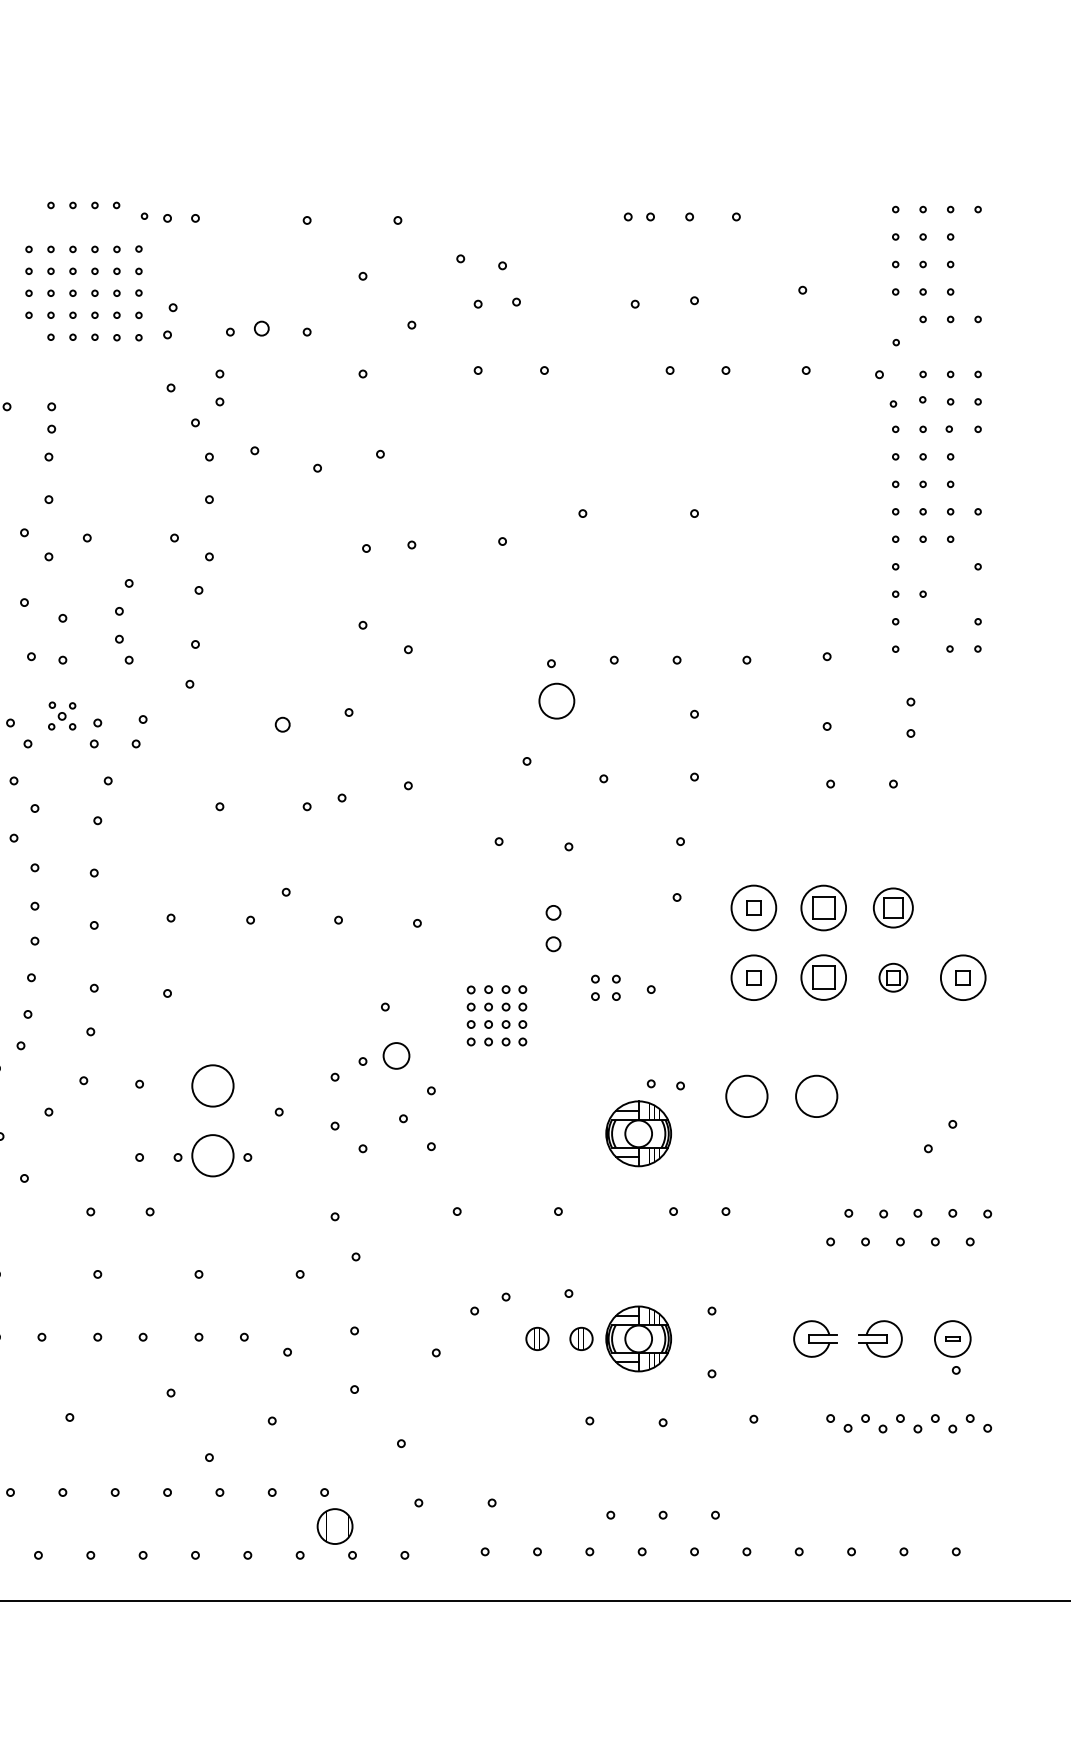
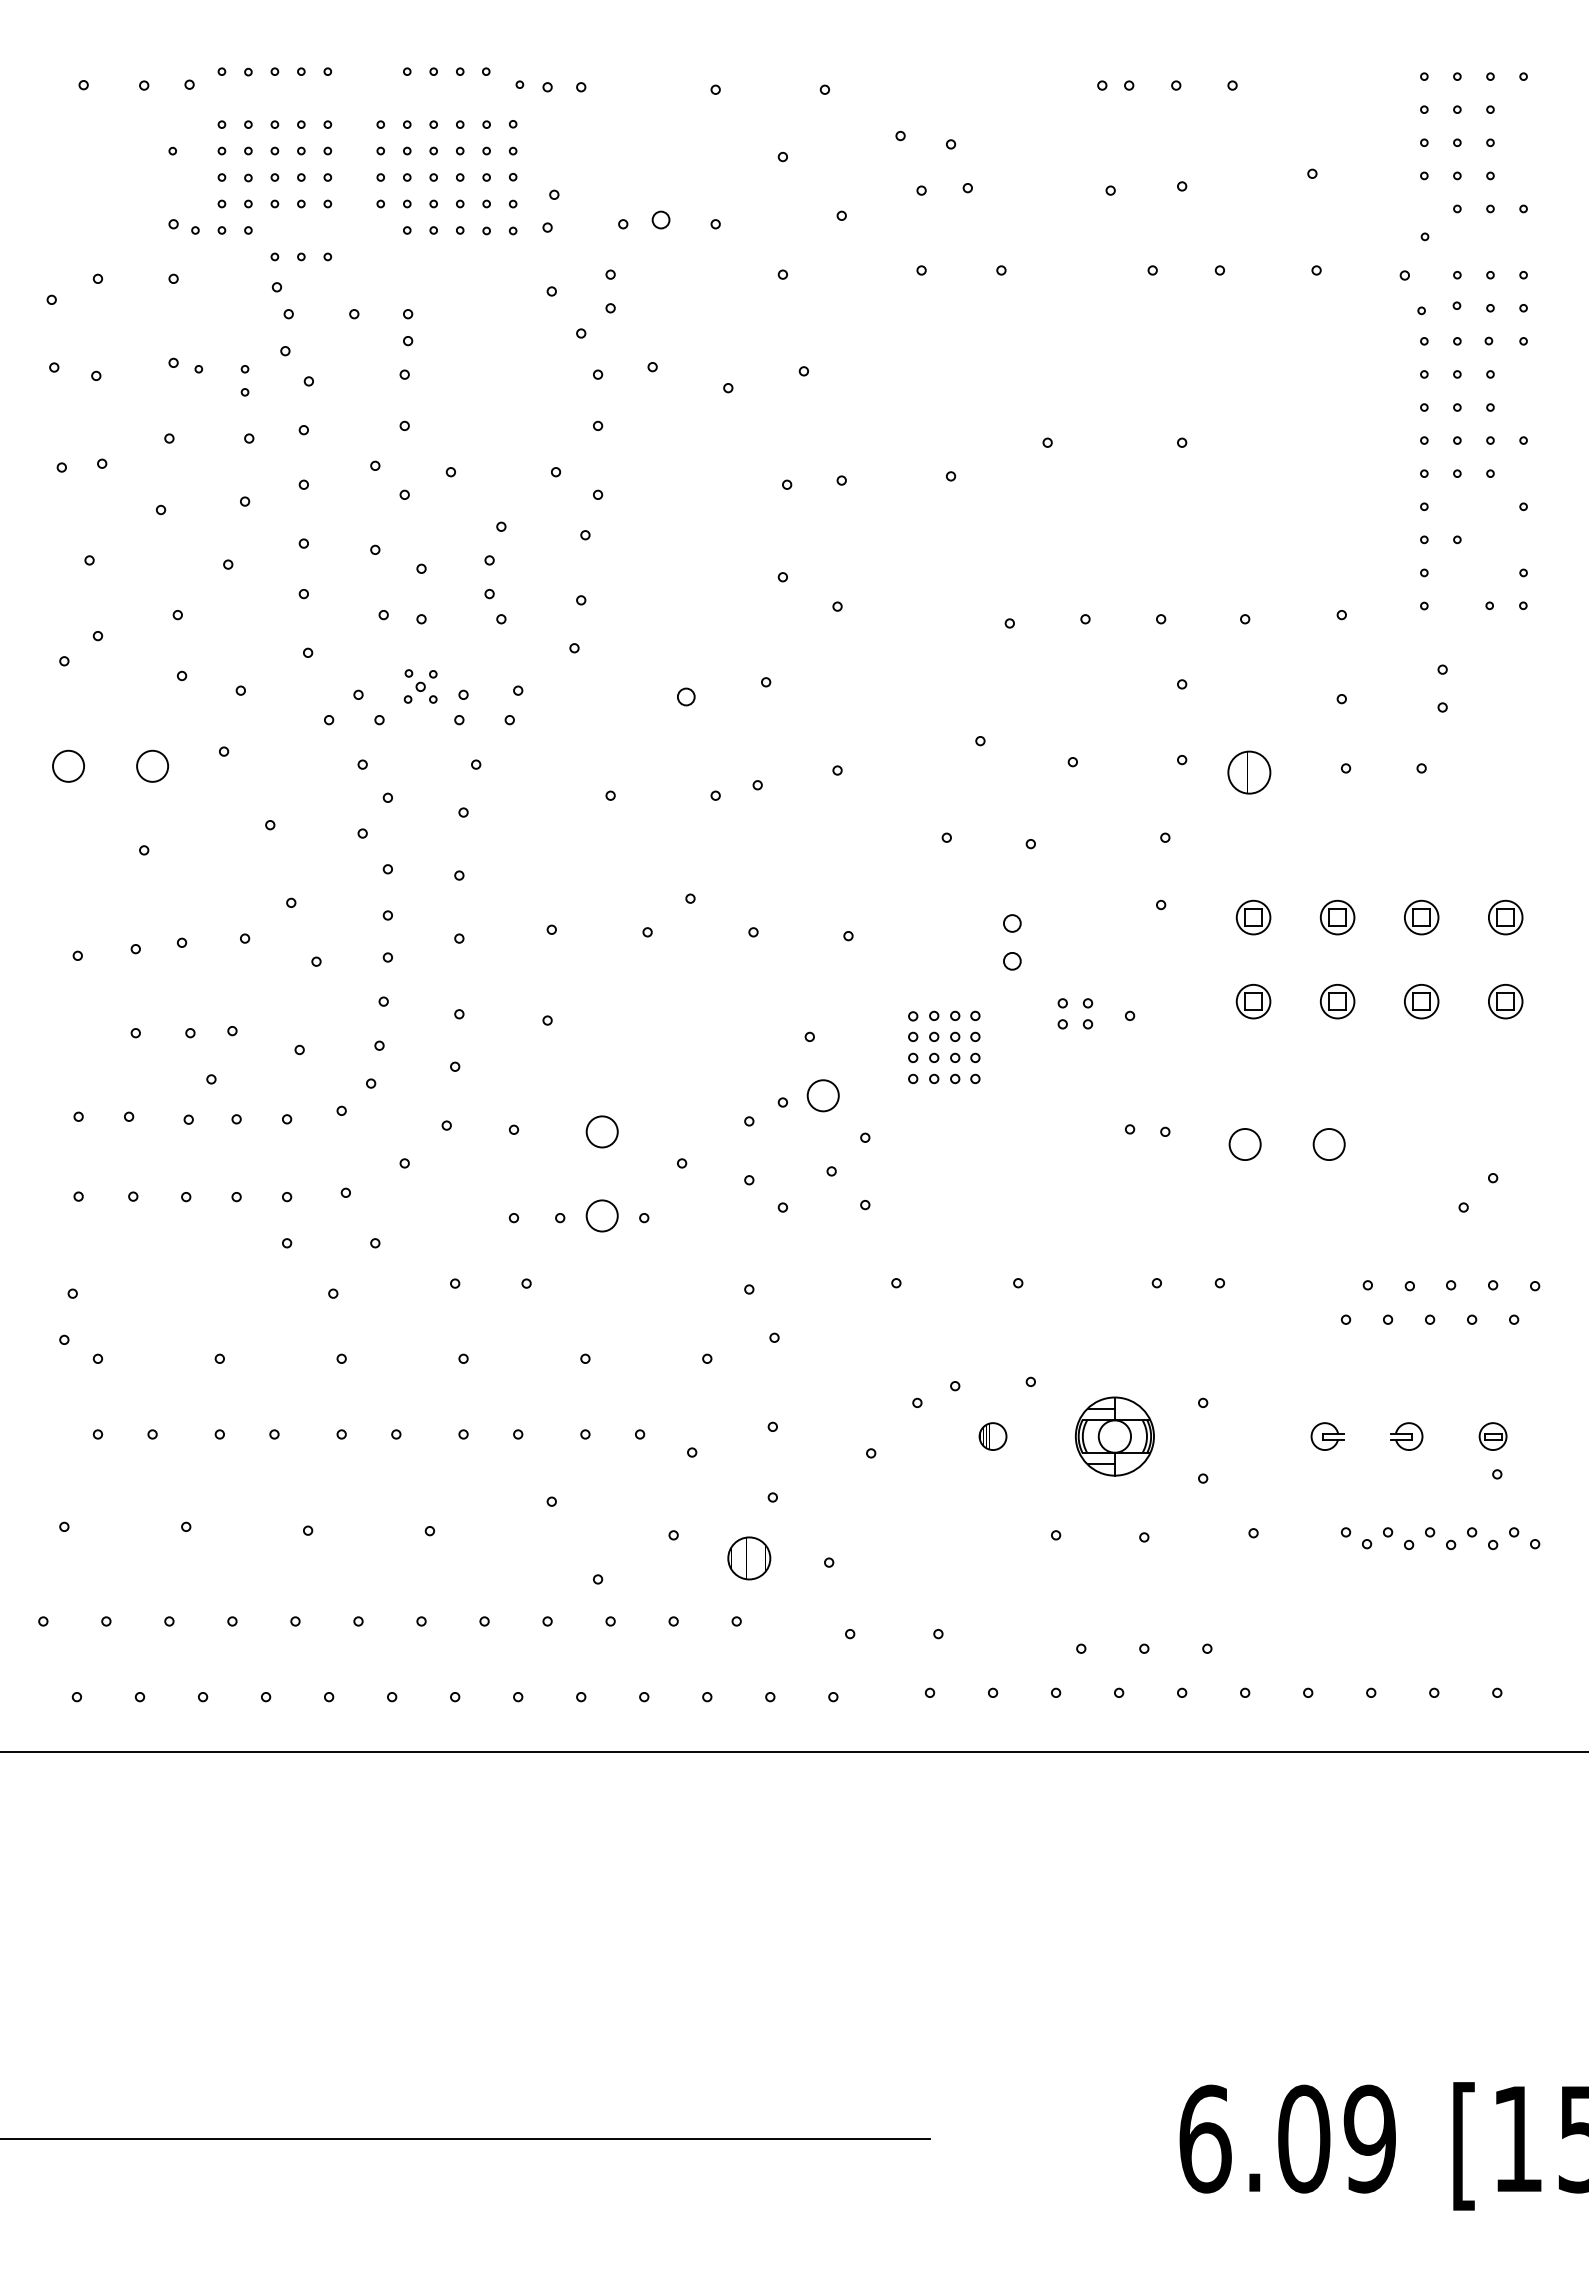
part: (556, 701) -> (1249, 772), moved
circle: (753, 907) -> (1253, 917), size x0.62
part: (823, 907) -> (1337, 917), size x0.62
part: (893, 907) -> (1421, 917), size x0.71
part: (963, 907) -> (1505, 917), added
circle: (753, 977) -> (1253, 1001), size x0.62
part: (823, 977) -> (1337, 1001), size x0.62
circle: (963, 977) -> (1505, 1001), size x0.62
circle: (212, 1085) -> (601, 1131), size x0.62
circle: (746, 1096) -> (1244, 1144), size x0.62
circle: (816, 1096) -> (1328, 1144), size x0.62
part: (638, 1133) -> (1114, 1189), removed
circle: (212, 1155) -> (601, 1215), size x0.62
part: (581, 1338) -> (1045, 1436), removed
part: (815, 1338) -> (1327, 1436), size x0.62
part: (880, 1338) -> (1406, 1436), size x0.62
circle: (952, 1338) -> (1492, 1436), size x0.62
part: (335, 1526) -> (749, 1558), moved

